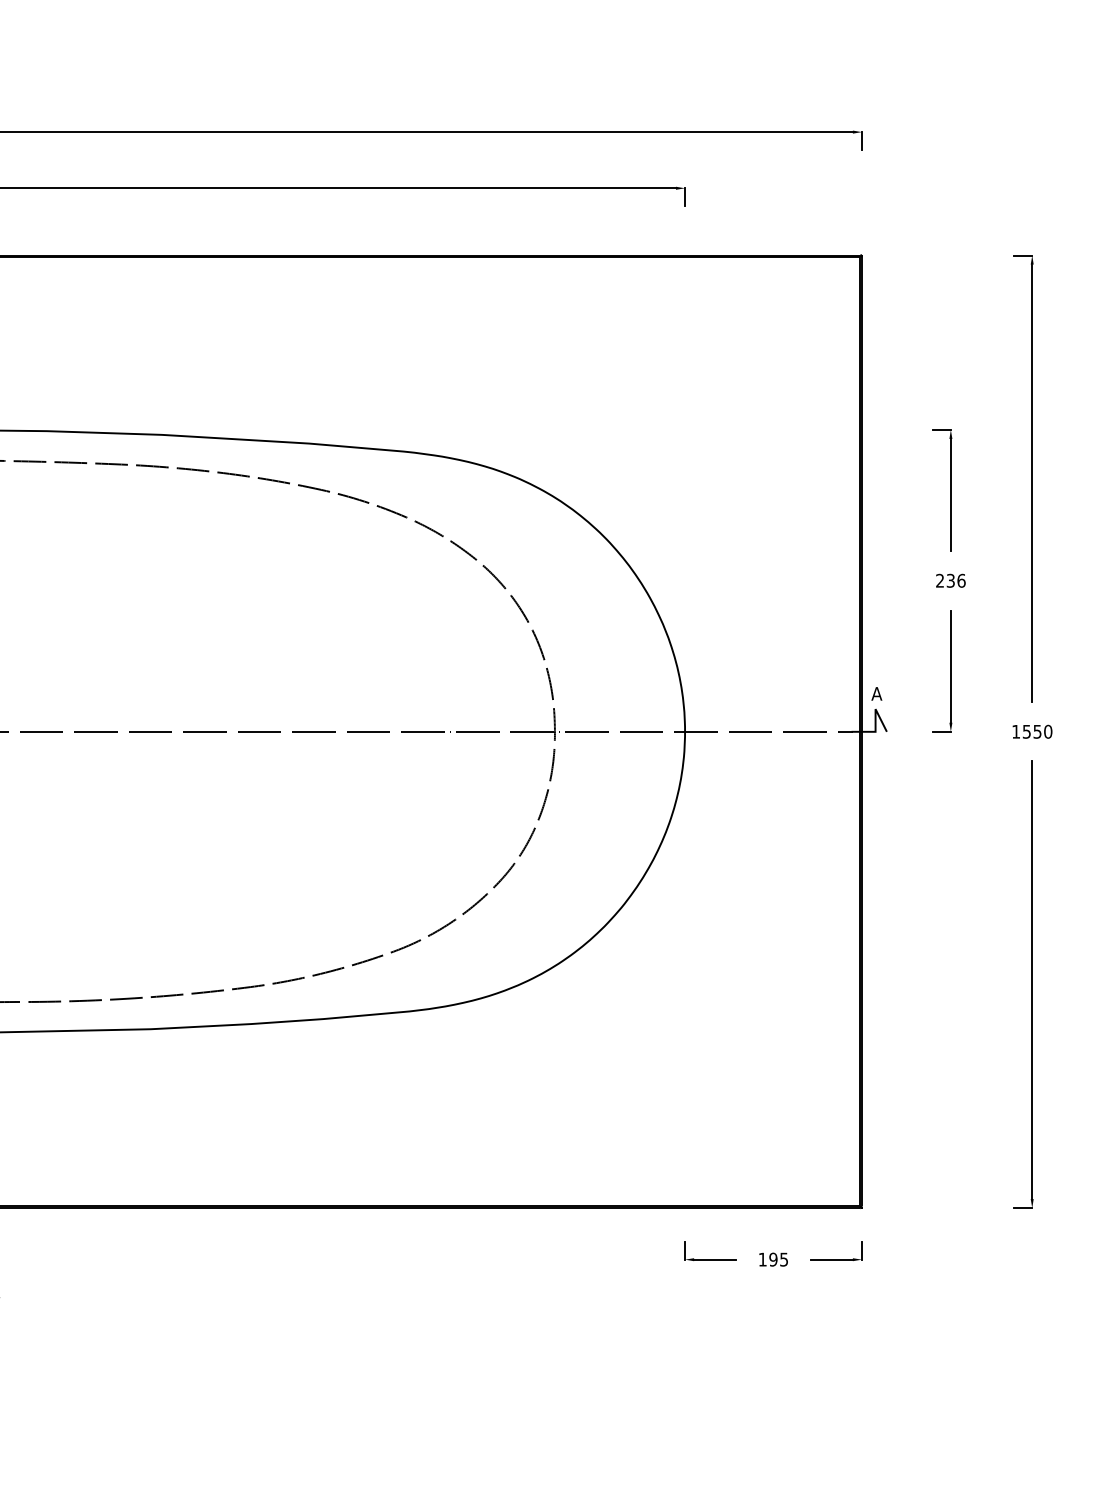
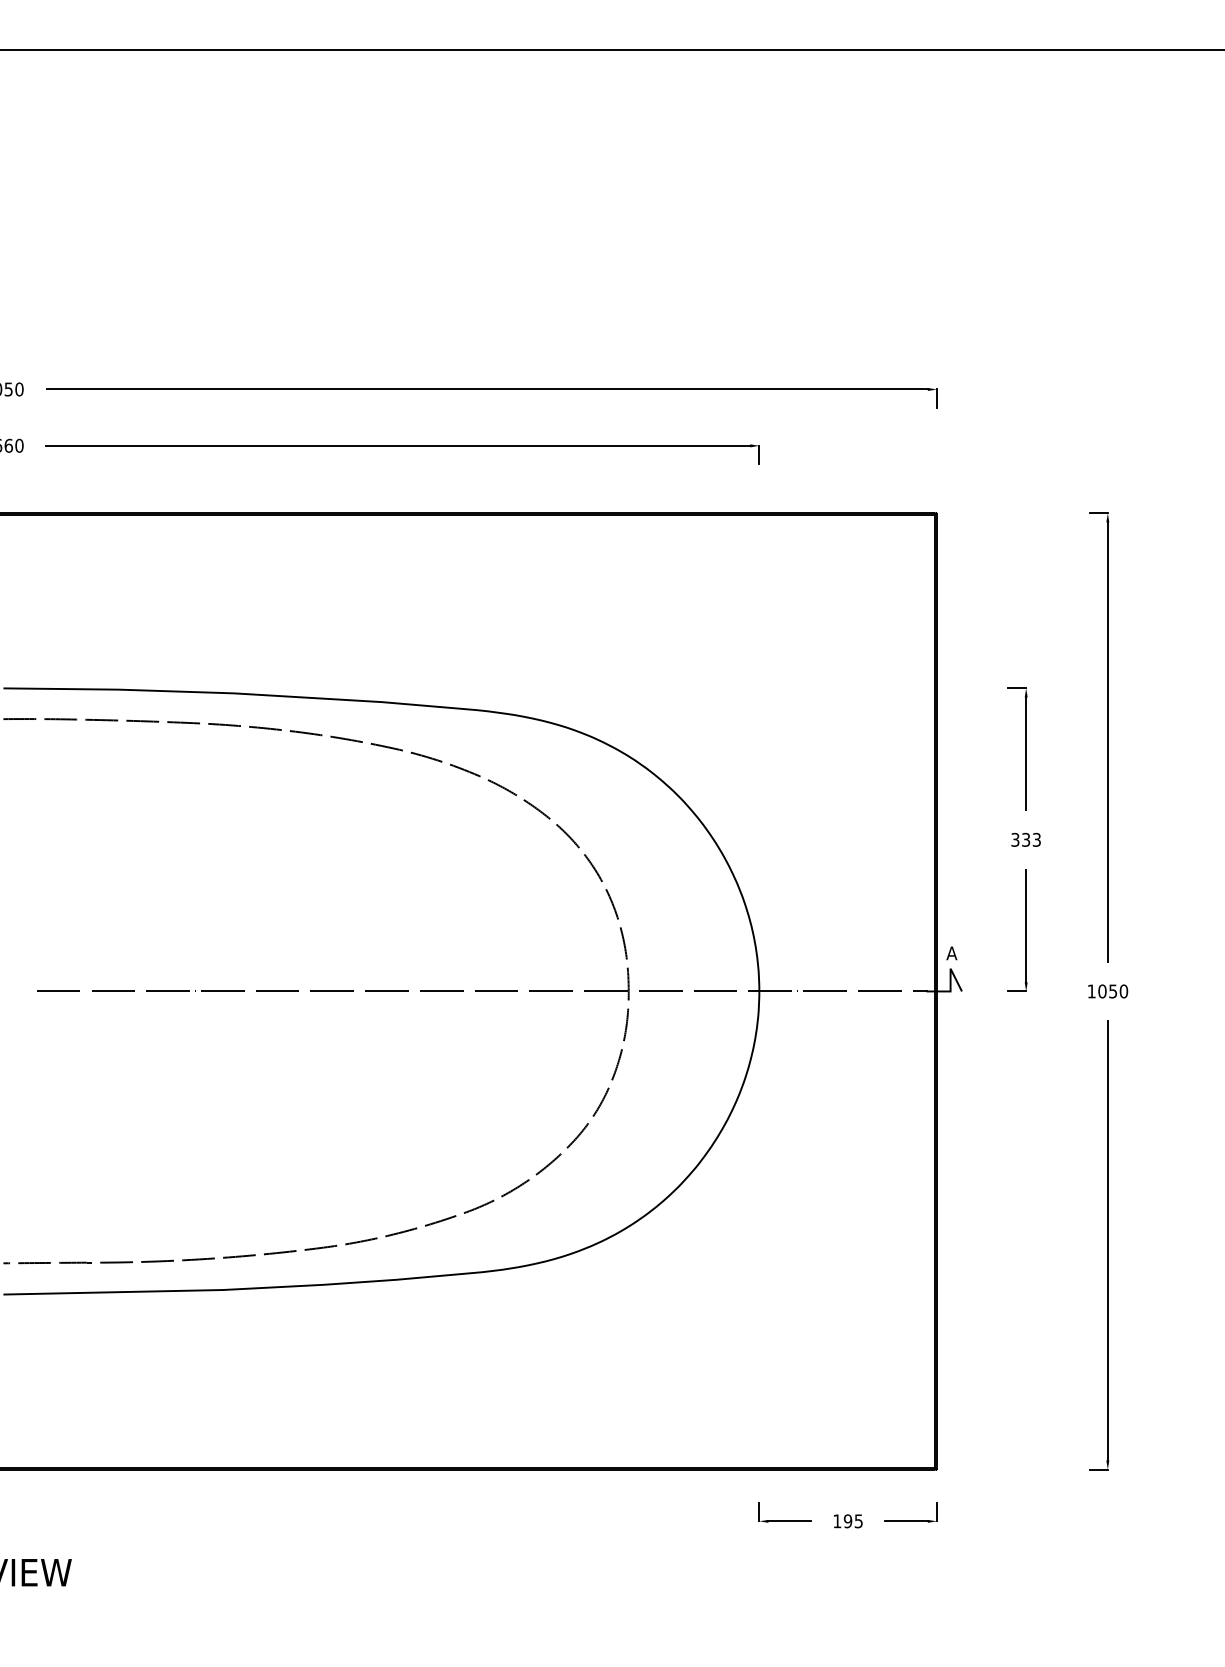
text: (951, 580) -> (1026, 839), 236 -> 333
text: (1026, 731) -> (1102, 991), 1550 -> 1050

